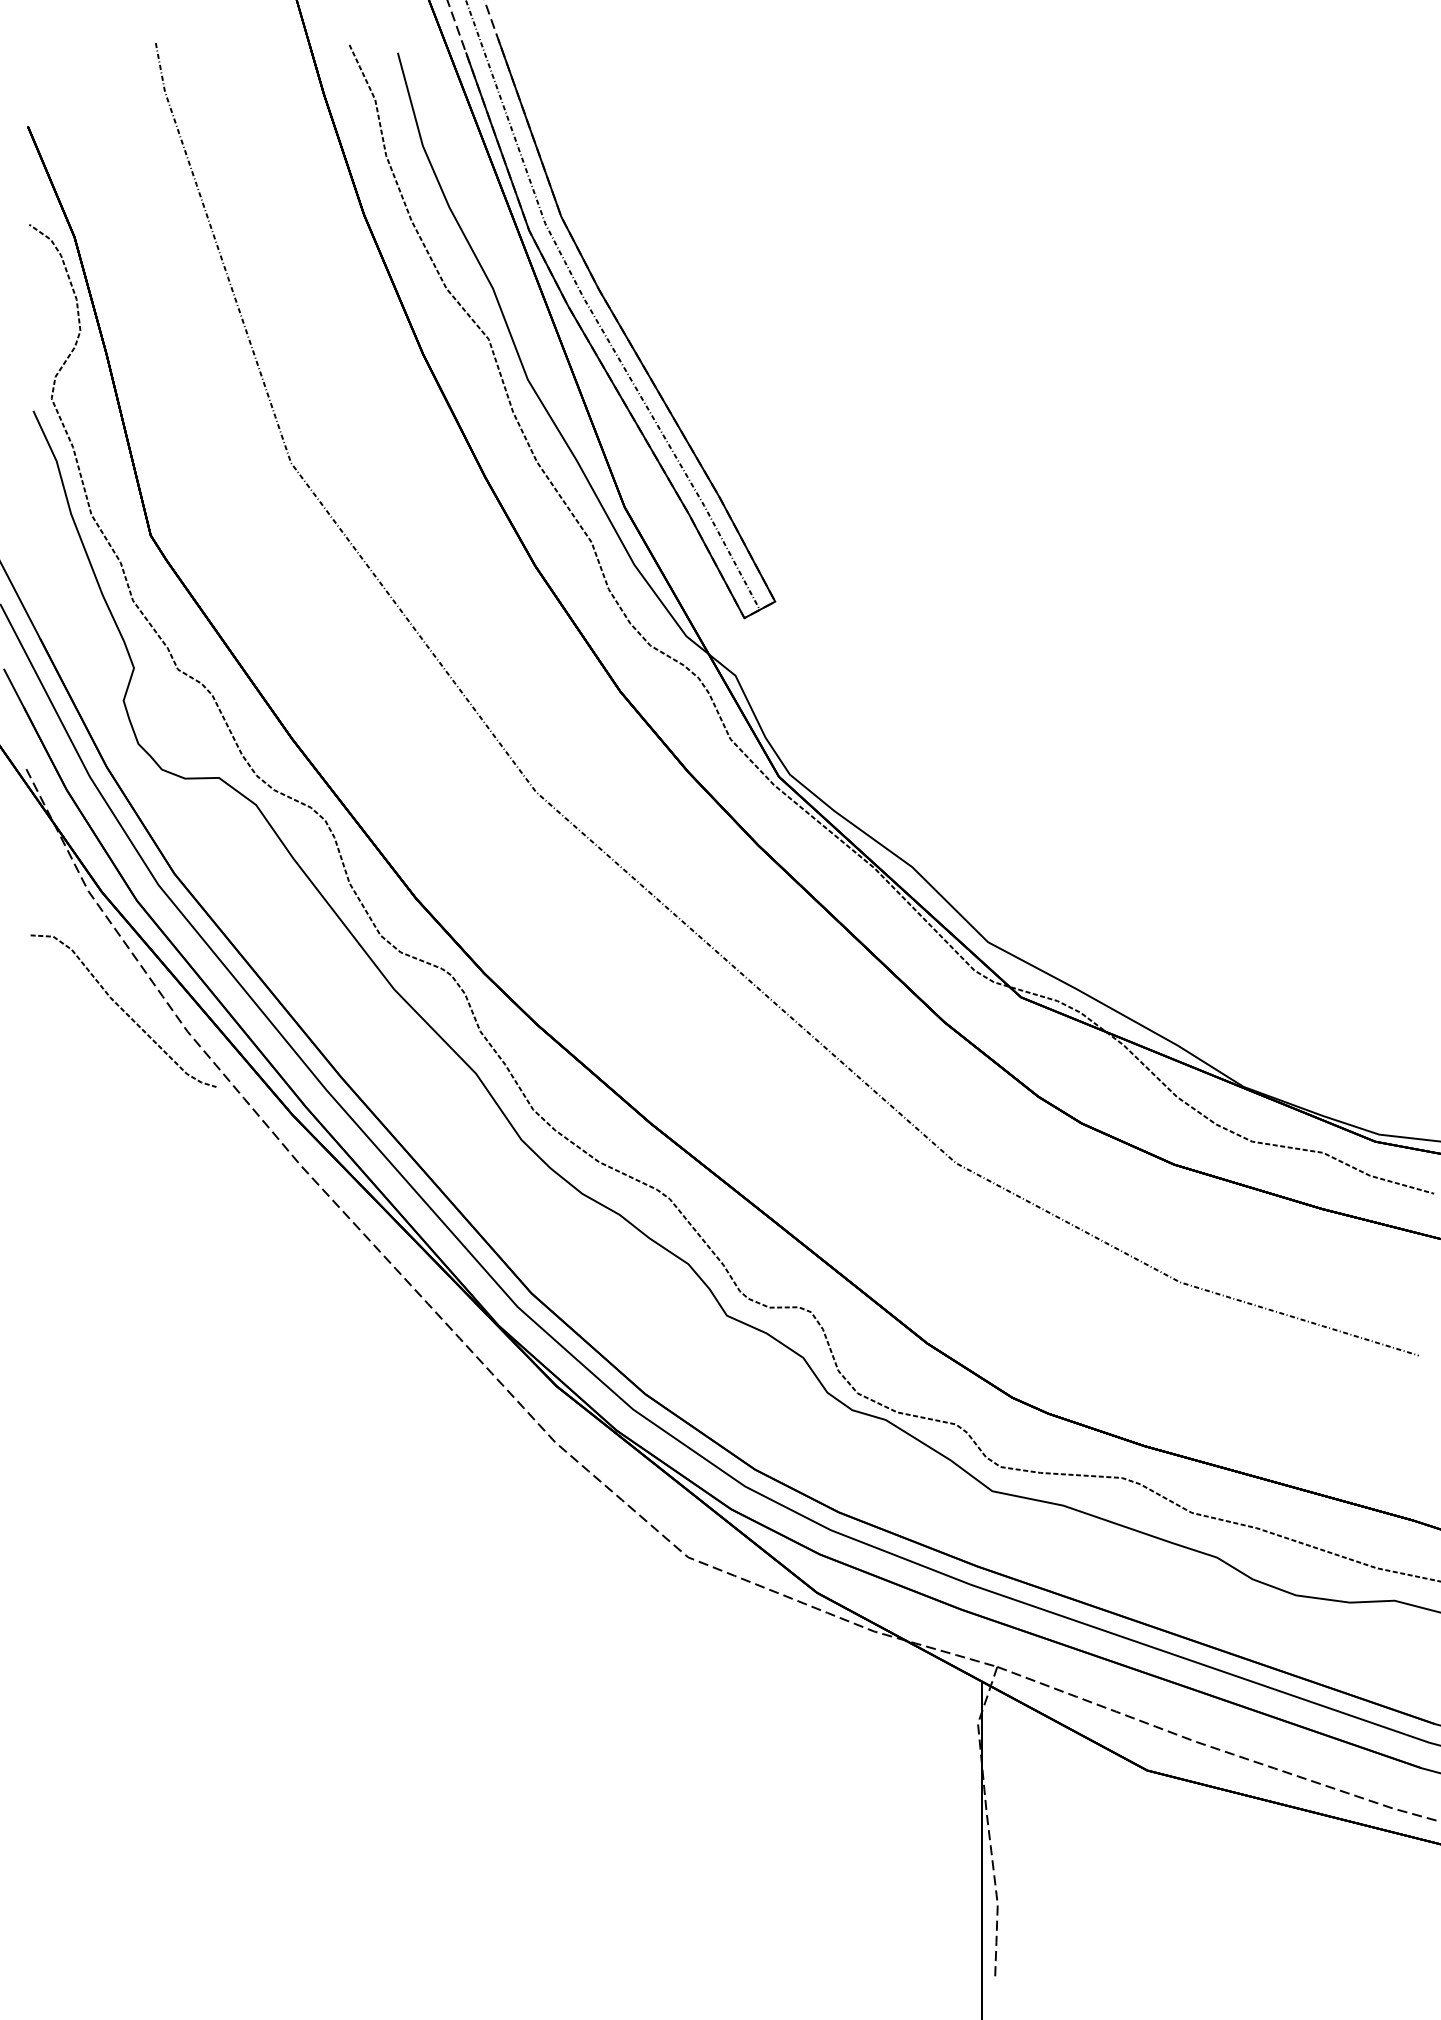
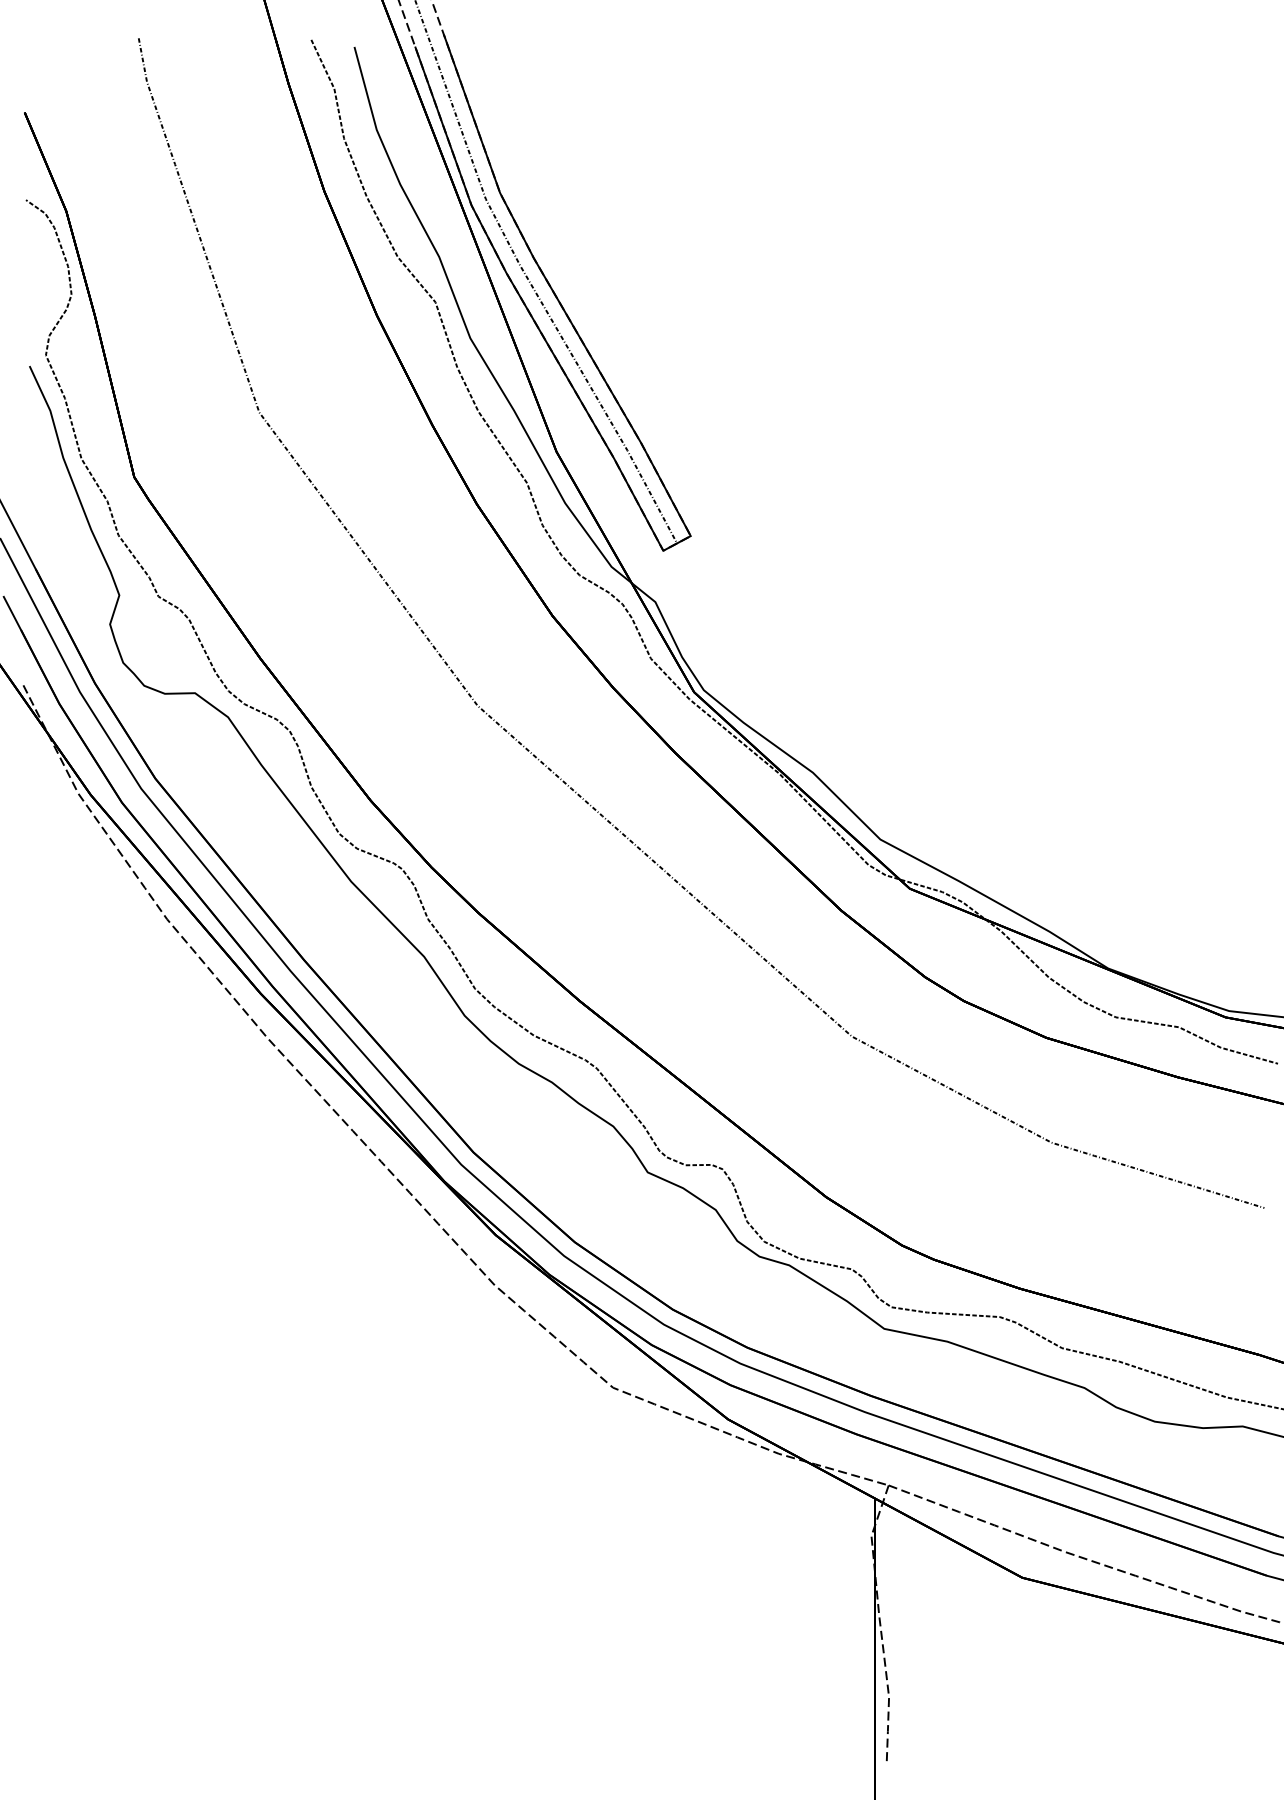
curve: (122, 1010) -> (109, 900), removed

